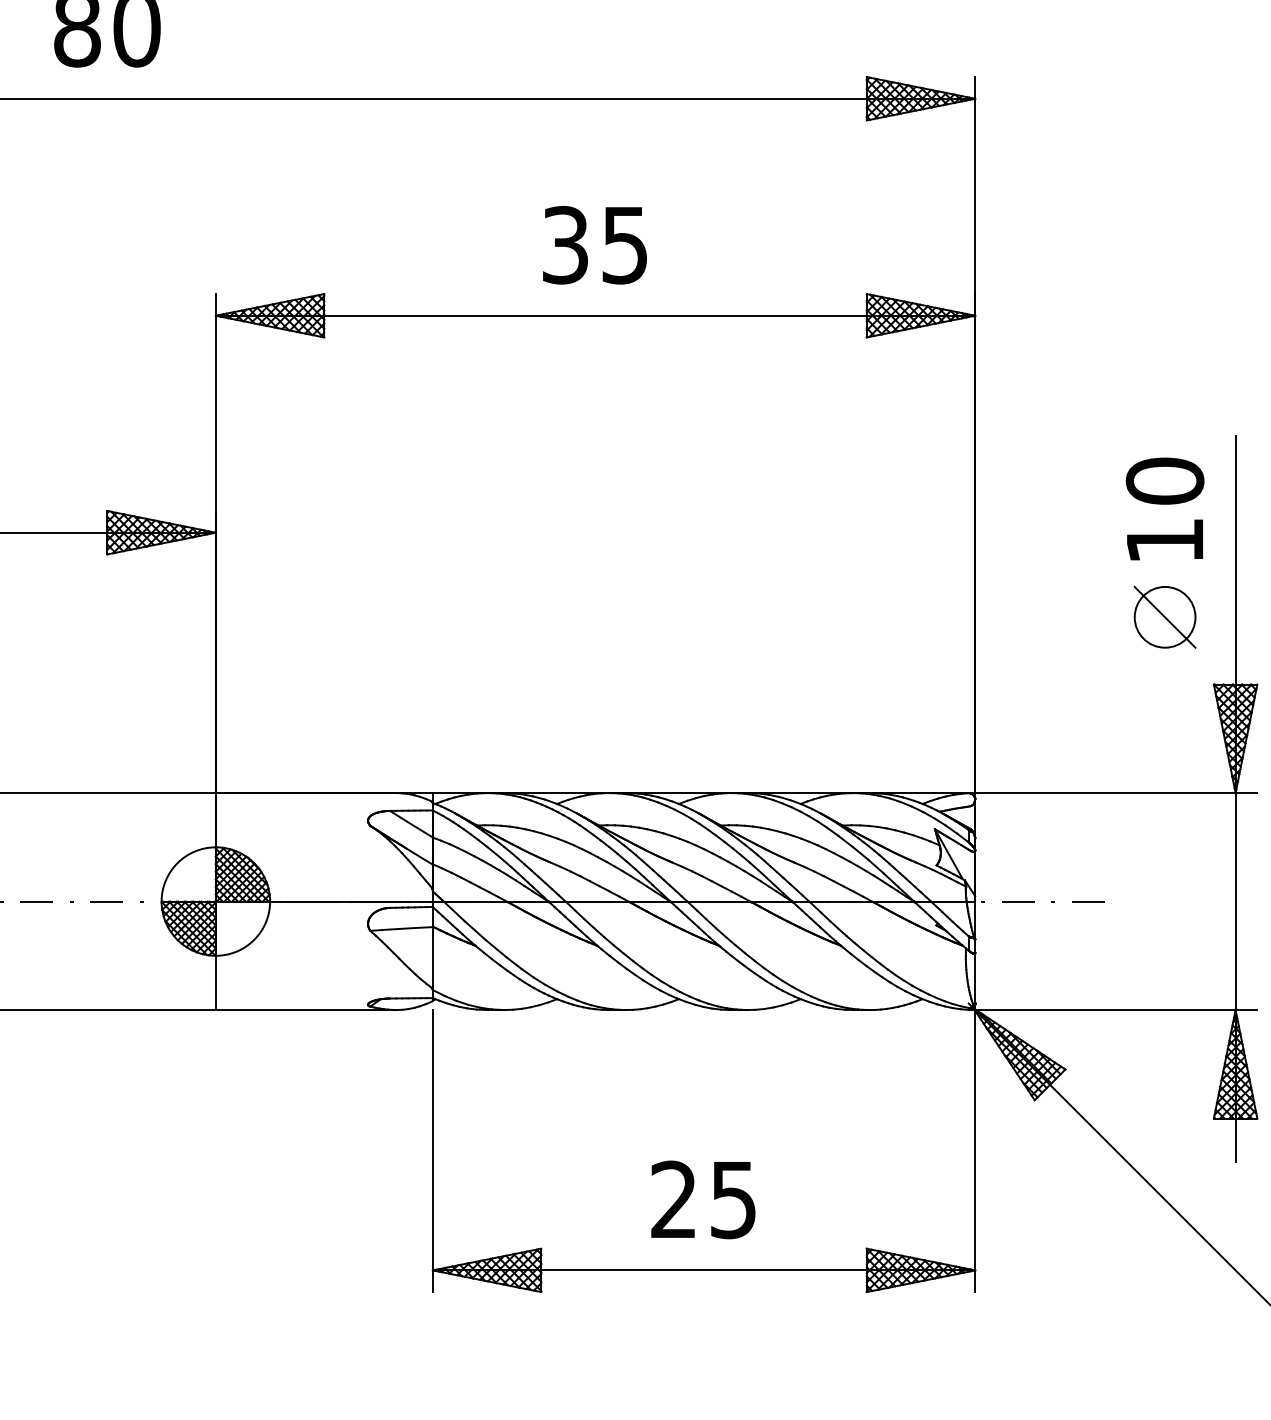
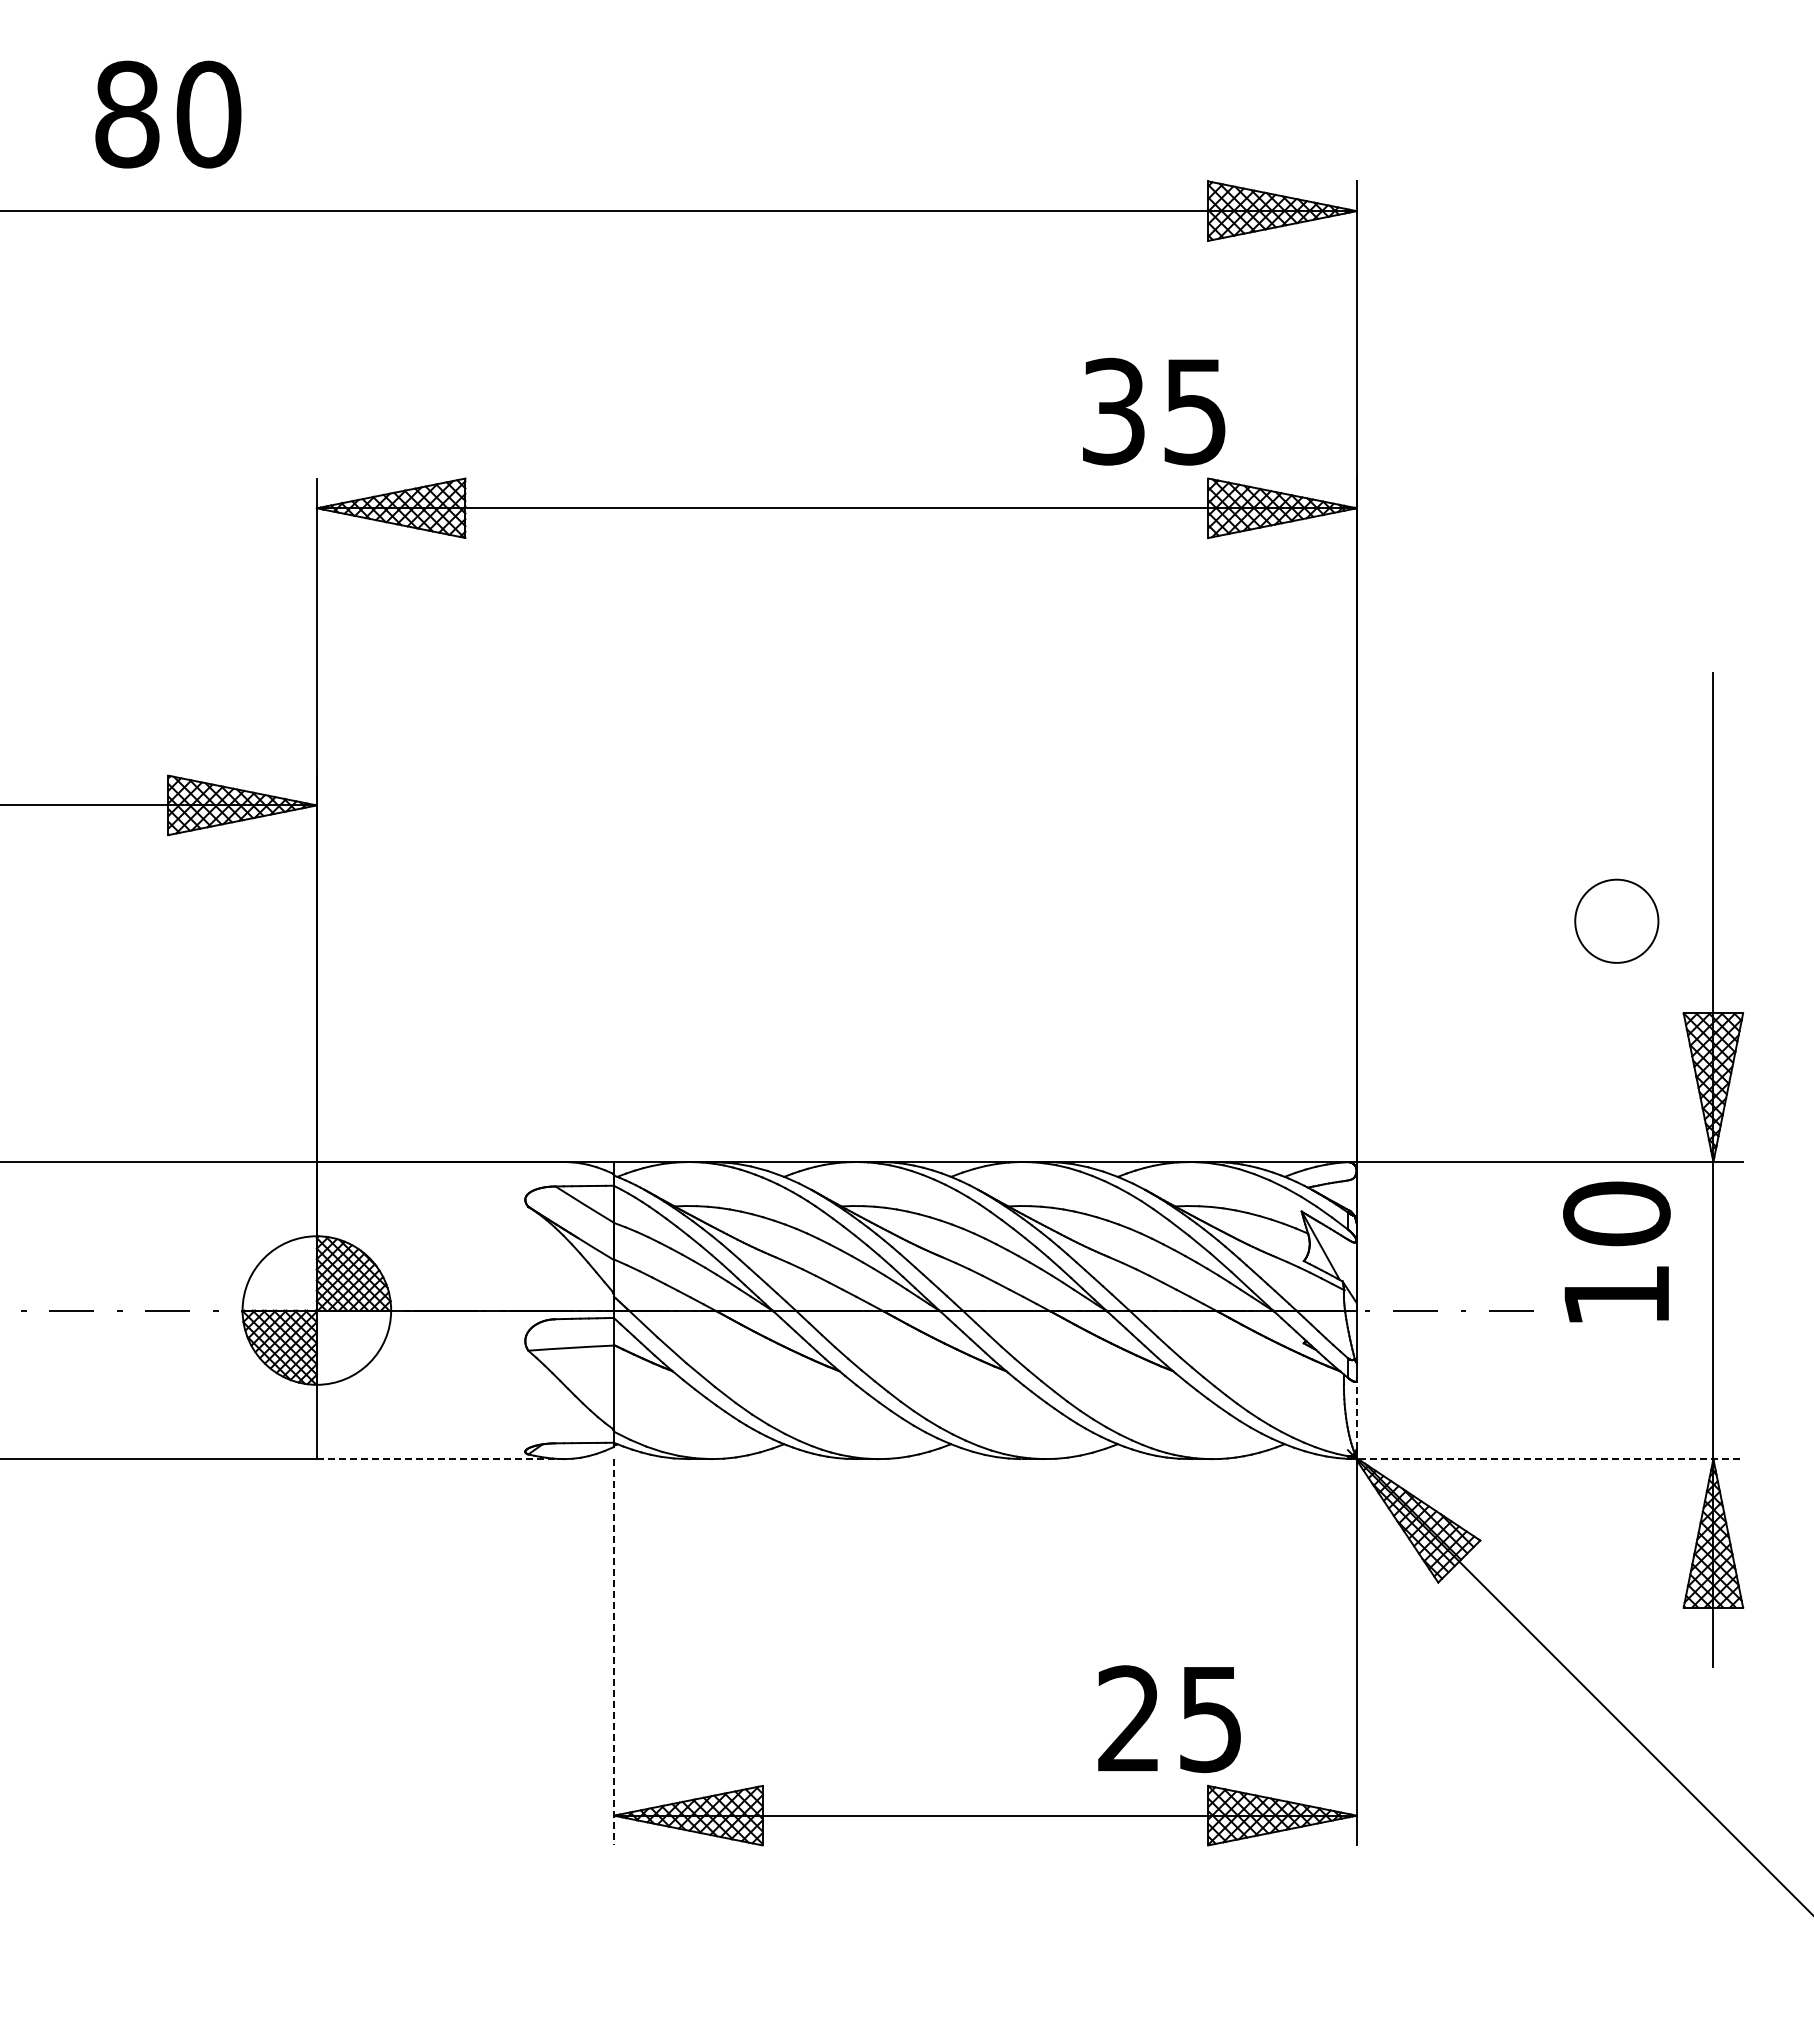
text: (595, 245) -> (1154, 411), moved
text: (1164, 508) -> (1616, 1251), moved
line: (1164, 616) -> (1616, 920), removed
line: (975, 977) -> (1356, 1414), solid -> dashed
line: (306, 1010) -> (440, 1459), solid -> dashed
line: (1113, 1010) -> (1545, 1459), solid -> dashed
line: (433, 1151) -> (614, 1652), solid -> dashed
text: (703, 1200) -> (1169, 1719), moved

